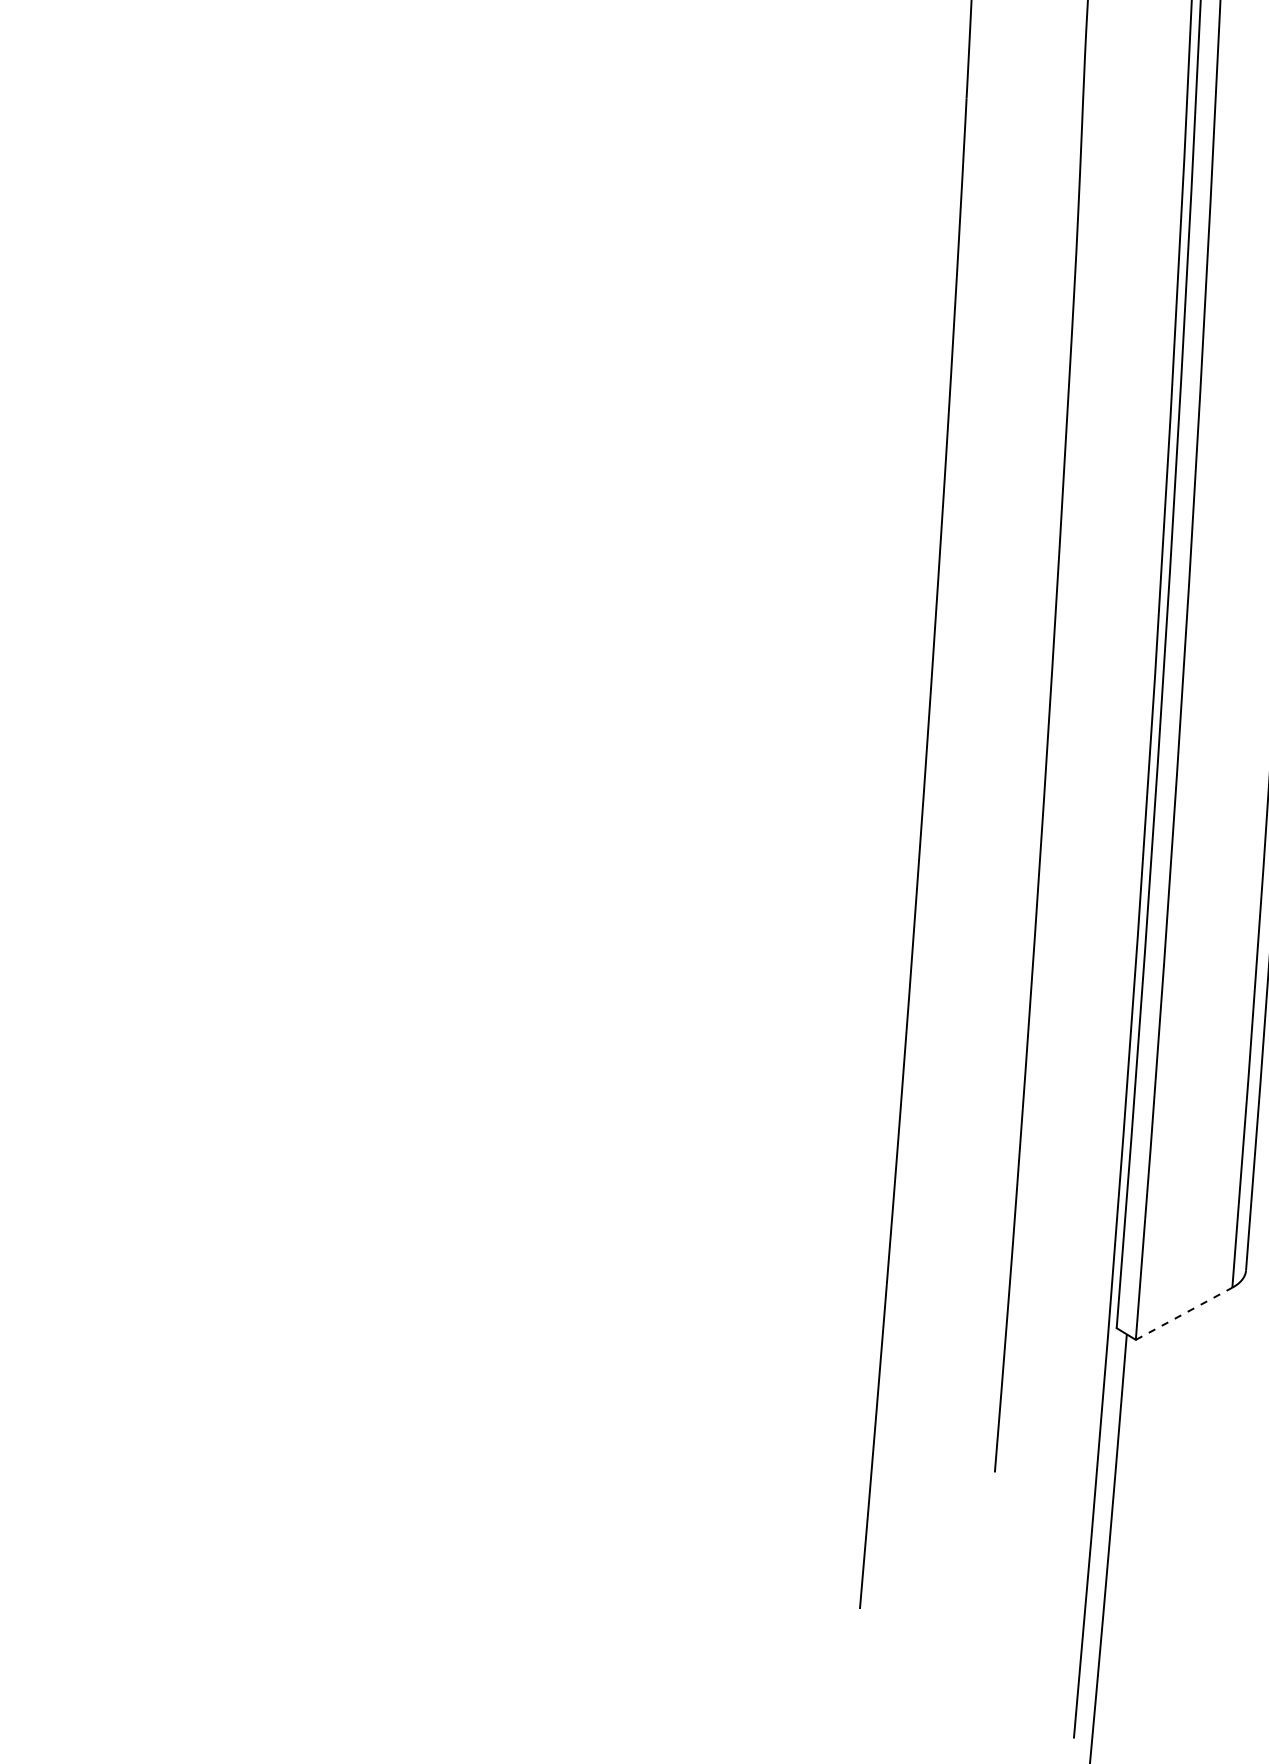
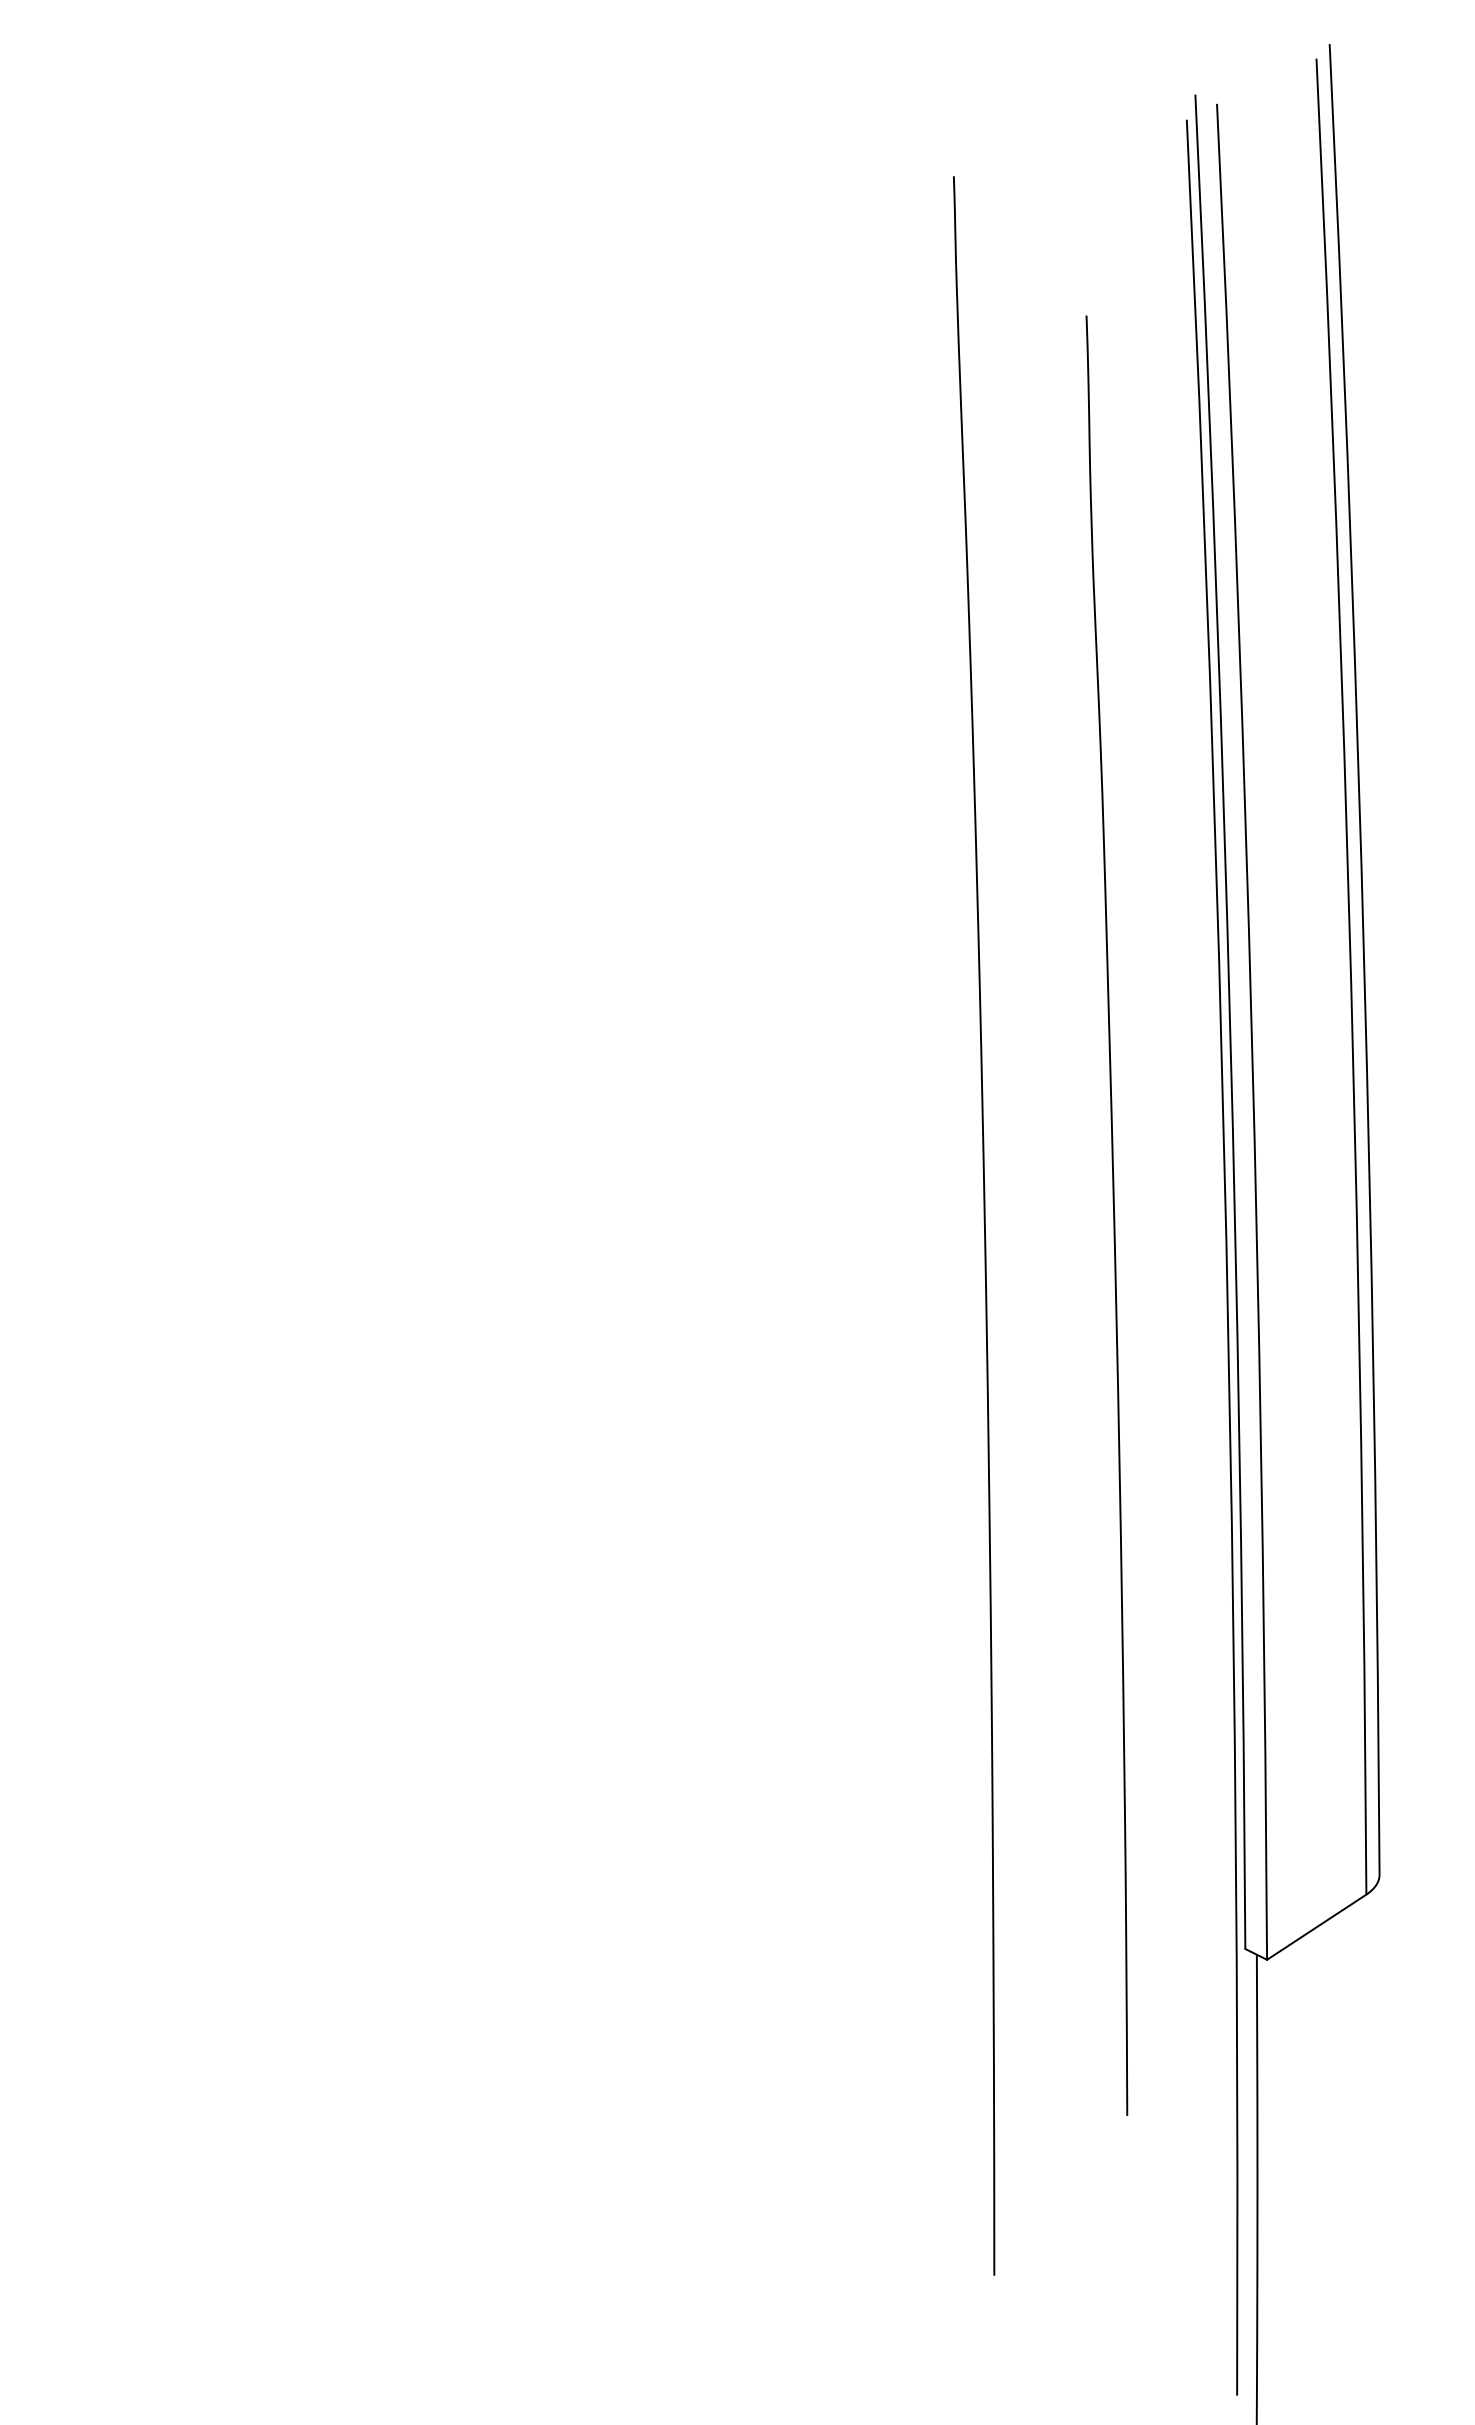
line: (1184, 1313) -> (1317, 1926), dashed -> solid

